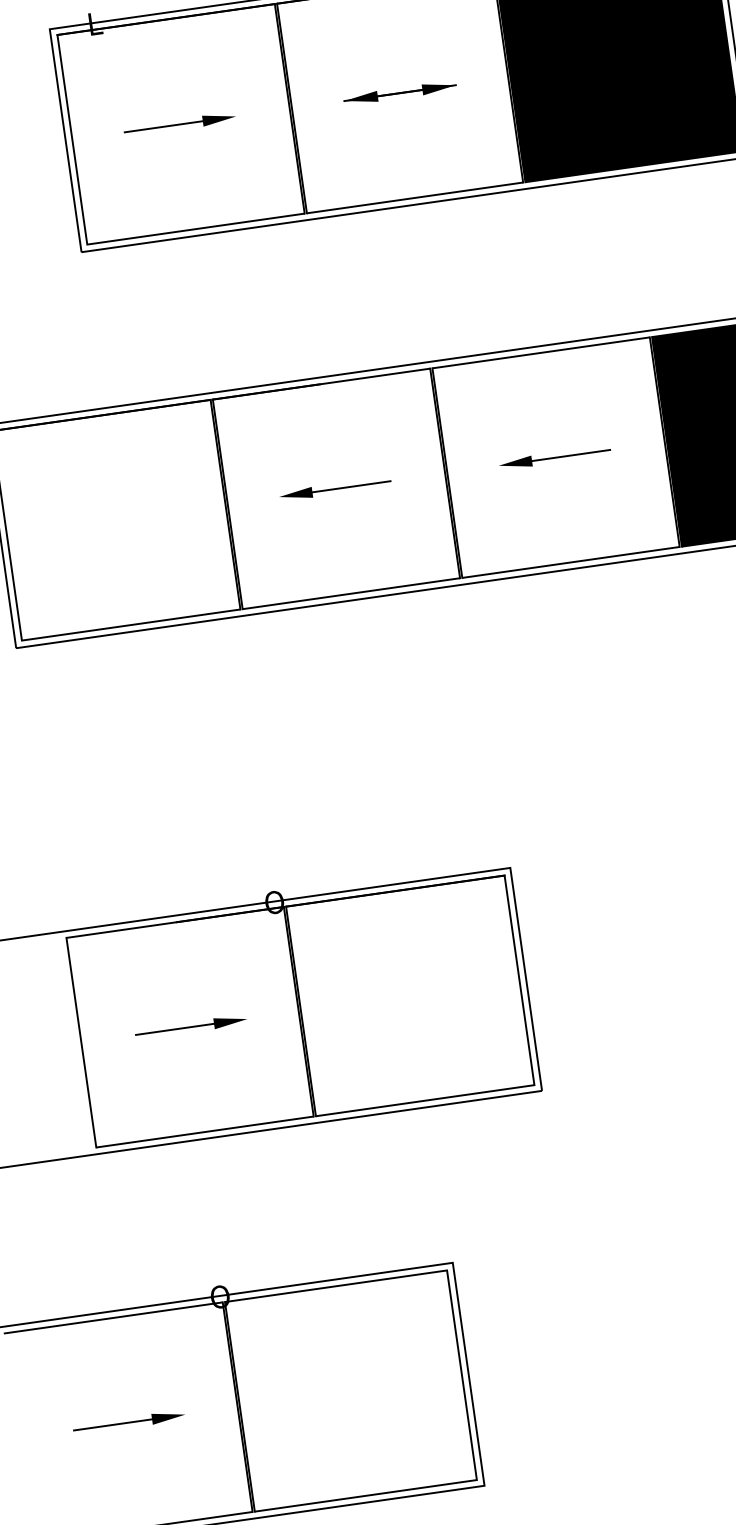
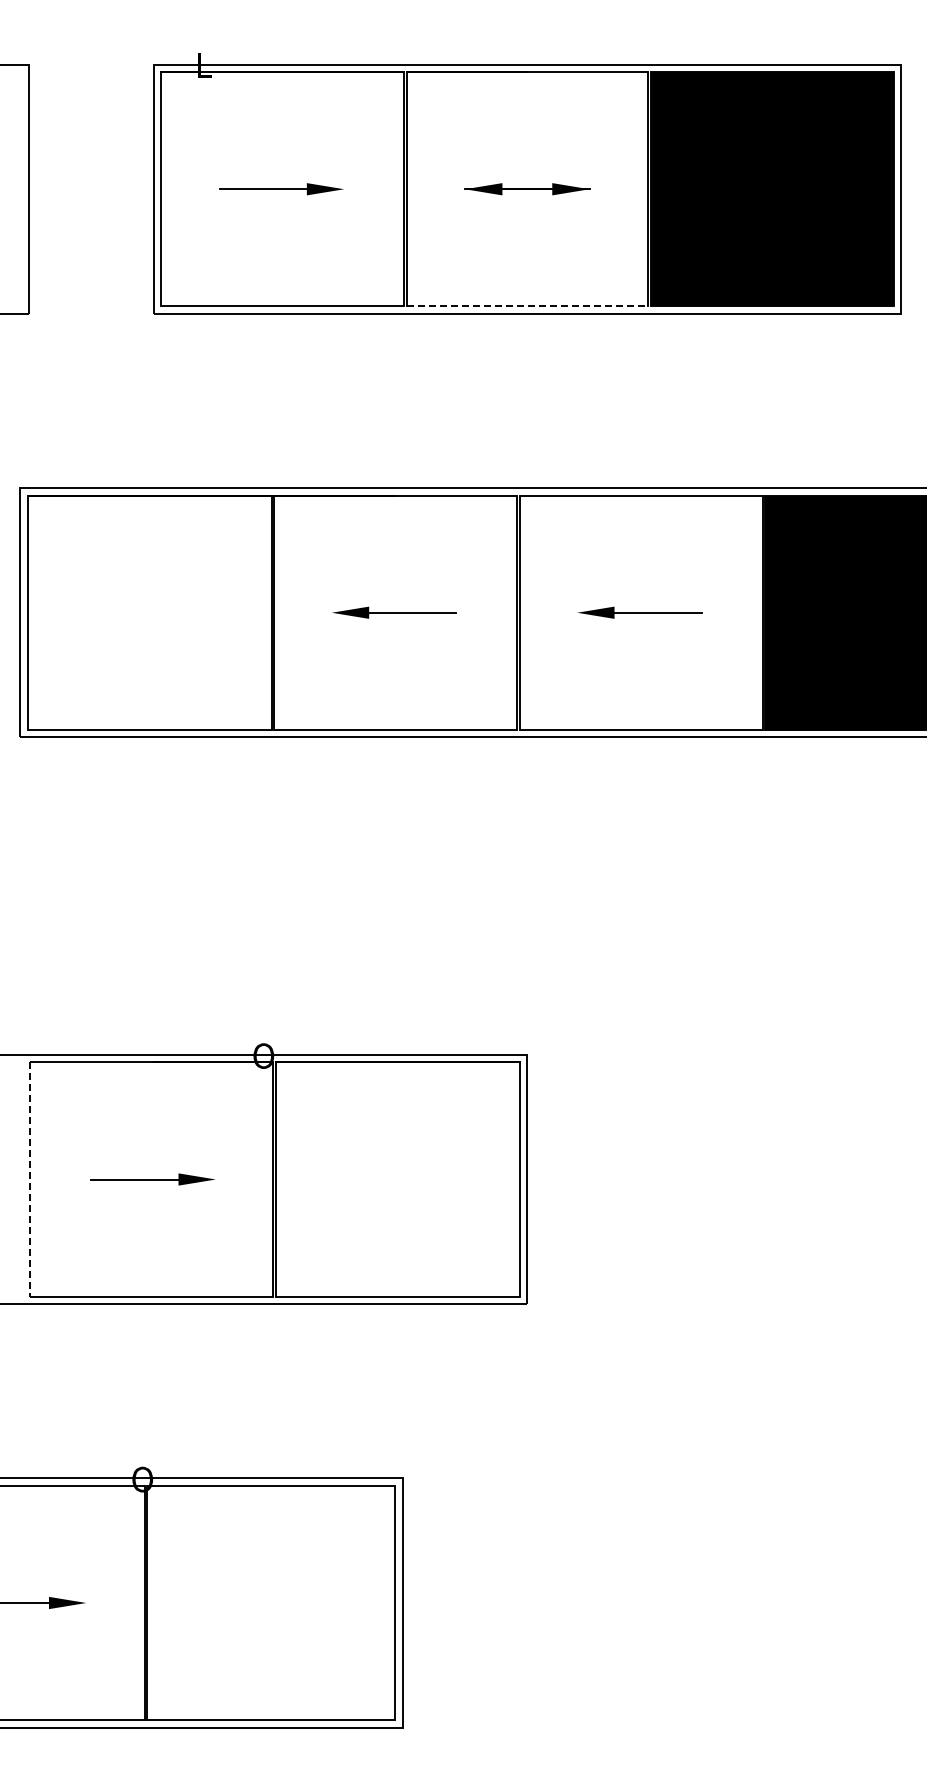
line: (415, 198) -> (527, 306), solid -> dashed
line: (81, 1043) -> (30, 1180), solid -> dashed

